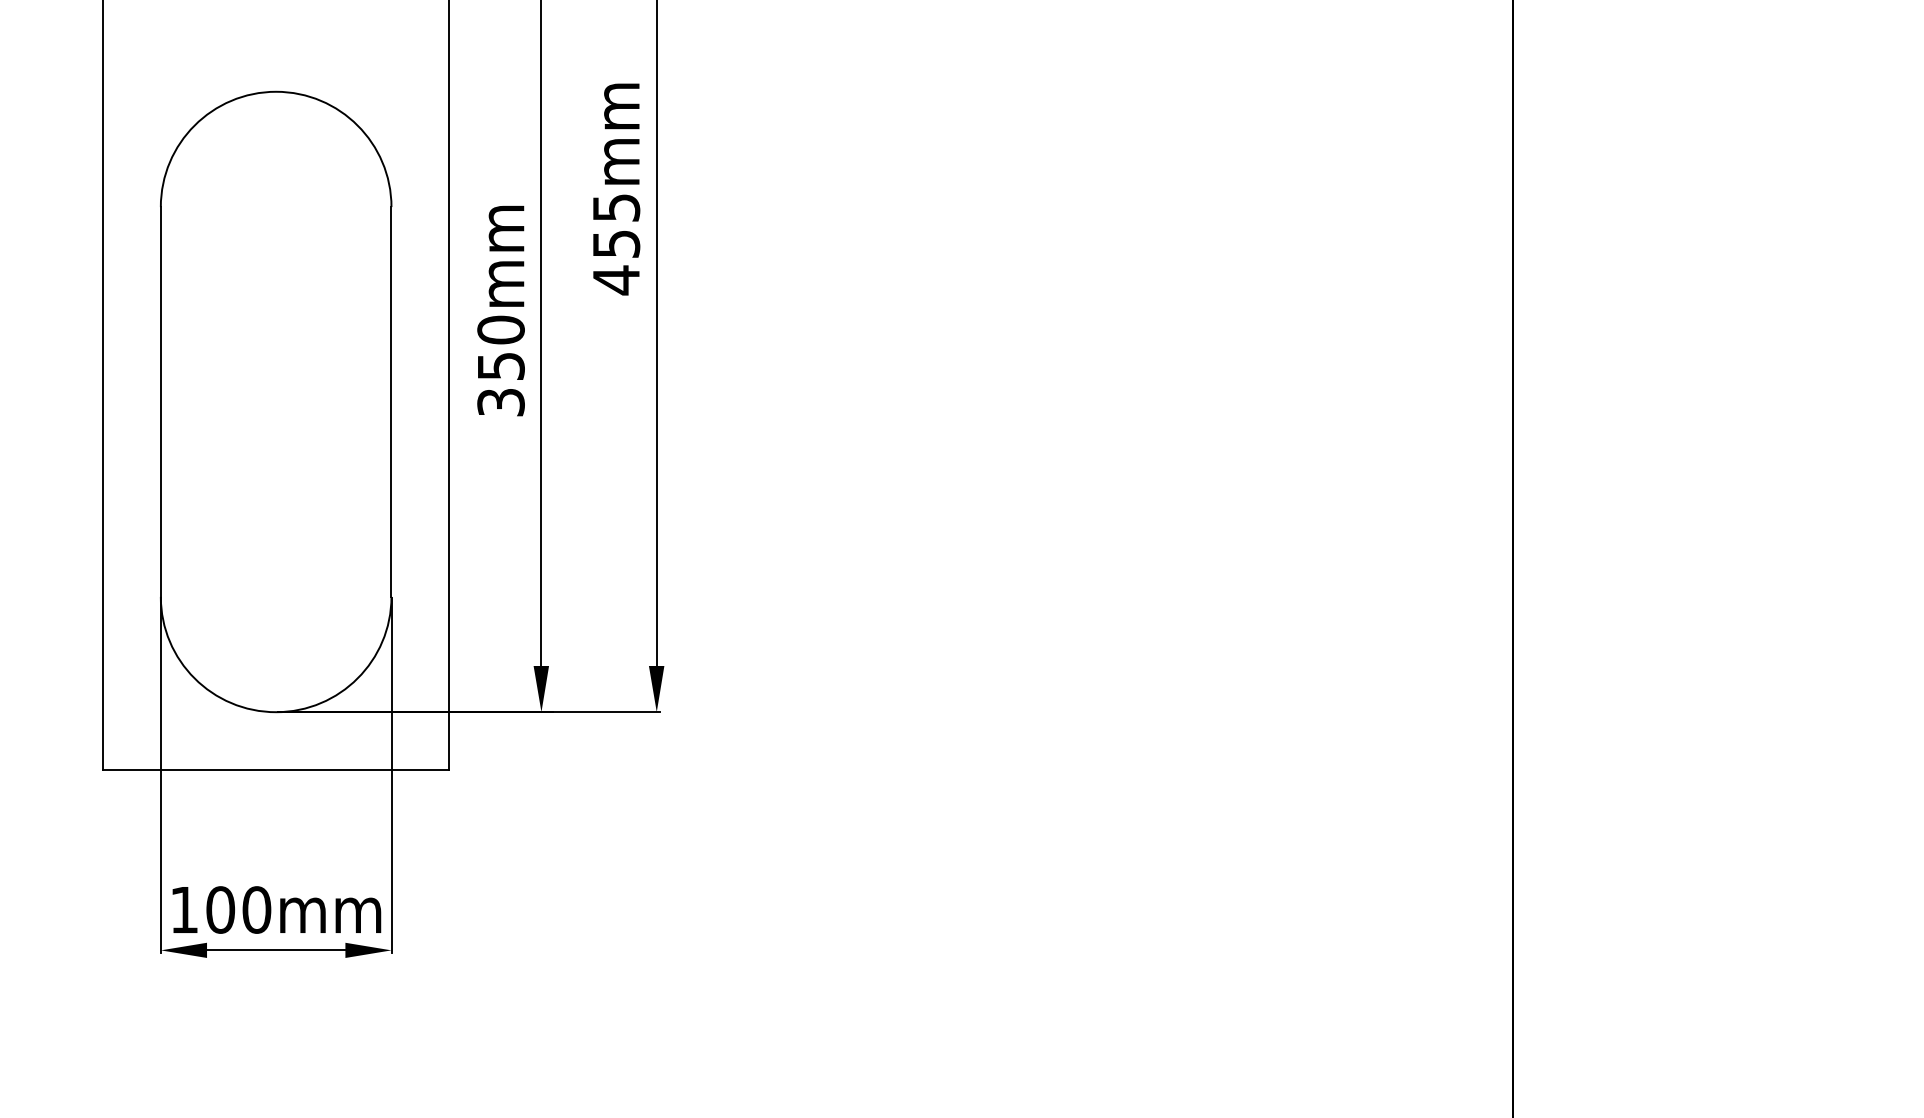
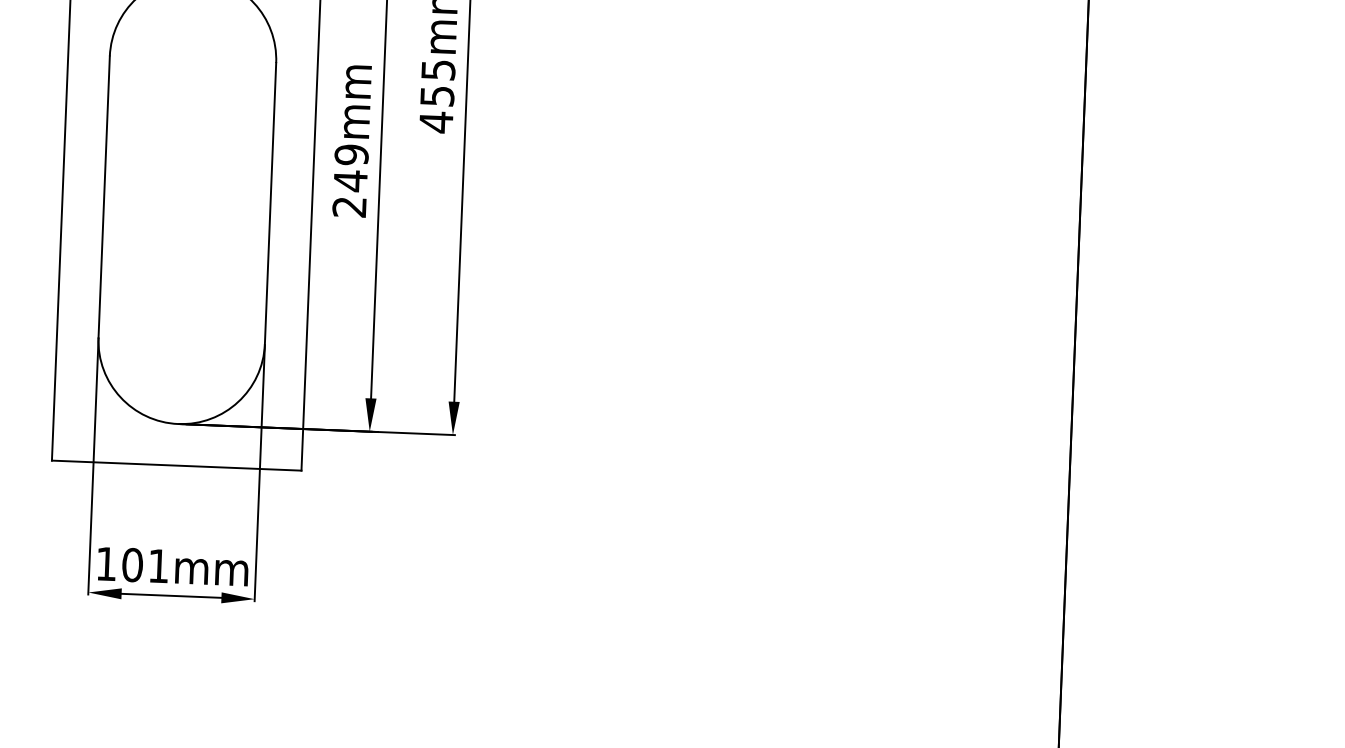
text: (500, 365) -> (350, 180), 350mm -> 249mm
text: (256, 909) -> (158, 565), 100mm -> 101mm

